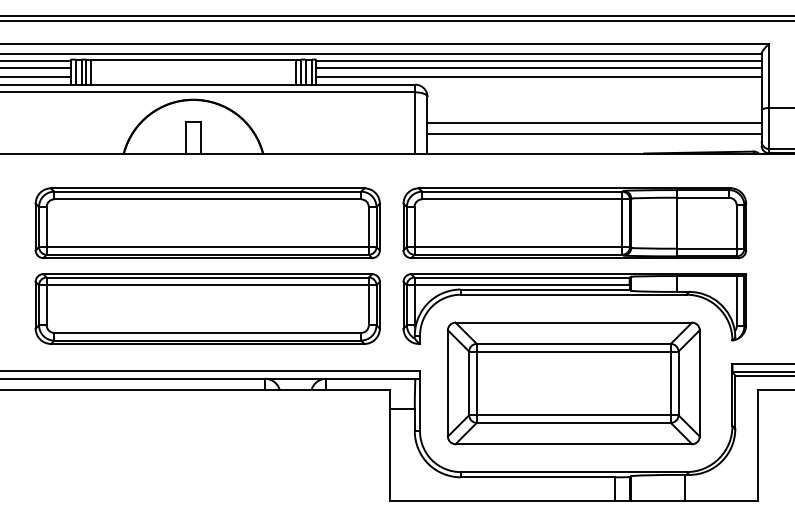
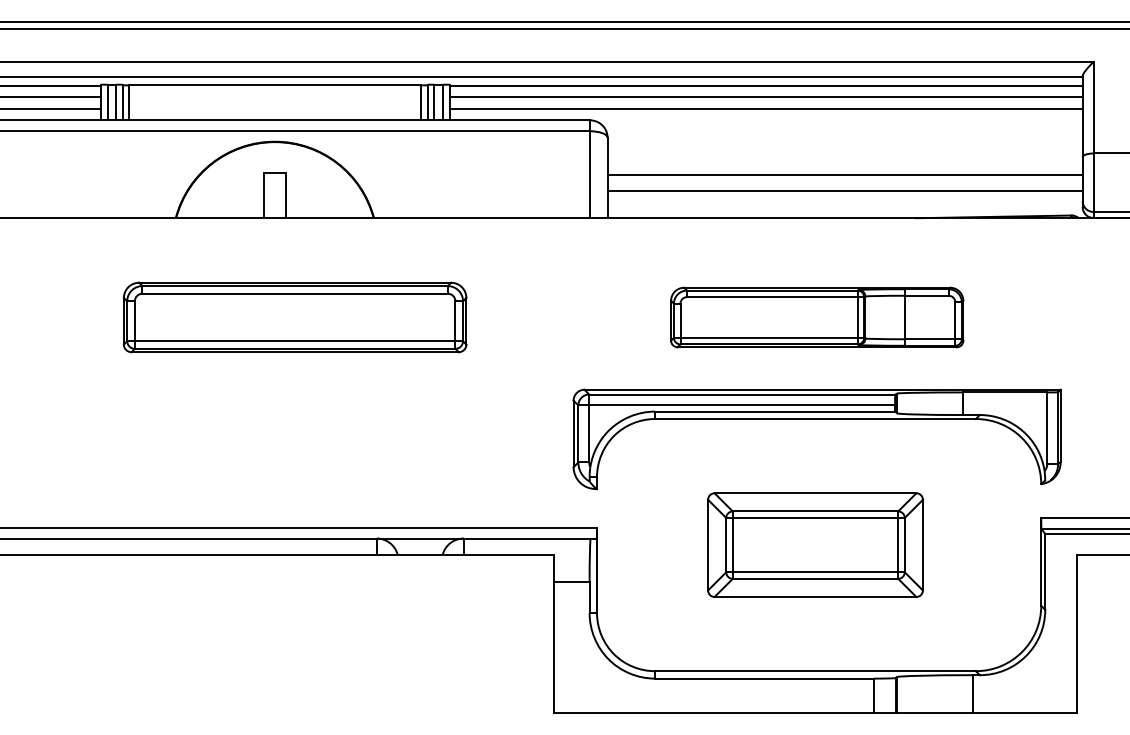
part: (207, 223) -> (294, 317), size x0.7
part: (574, 223) -> (816, 317), size x0.6
part: (207, 308) -> (294, 438), removed
part: (573, 383) -> (815, 545), size x0.6

